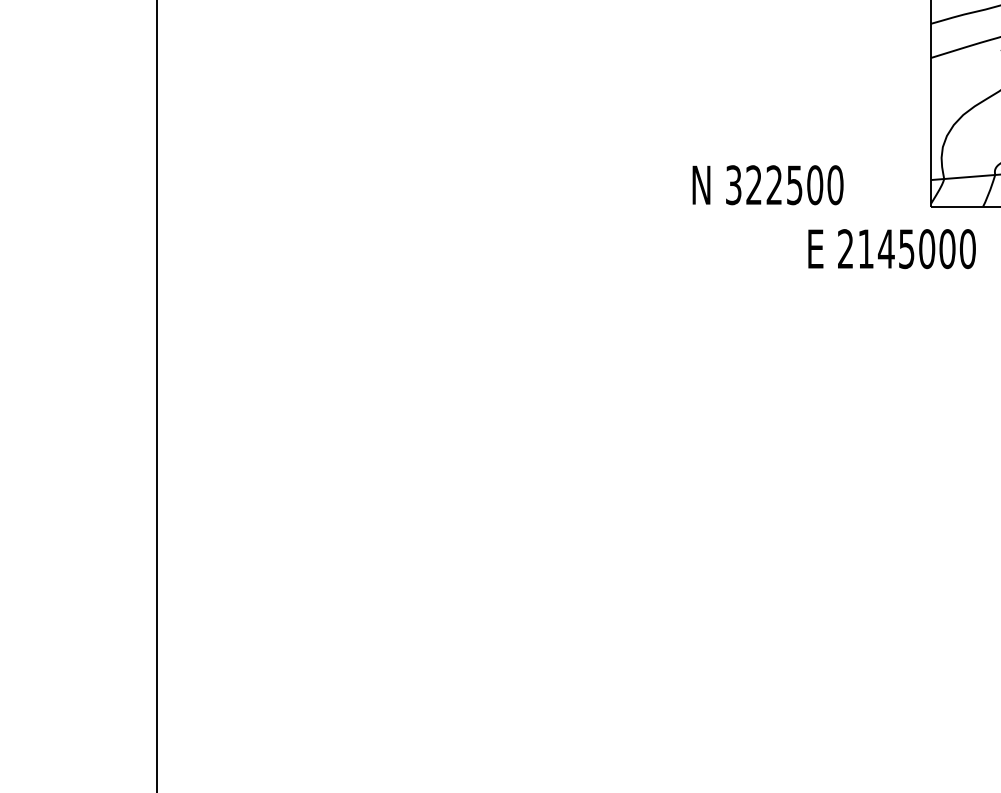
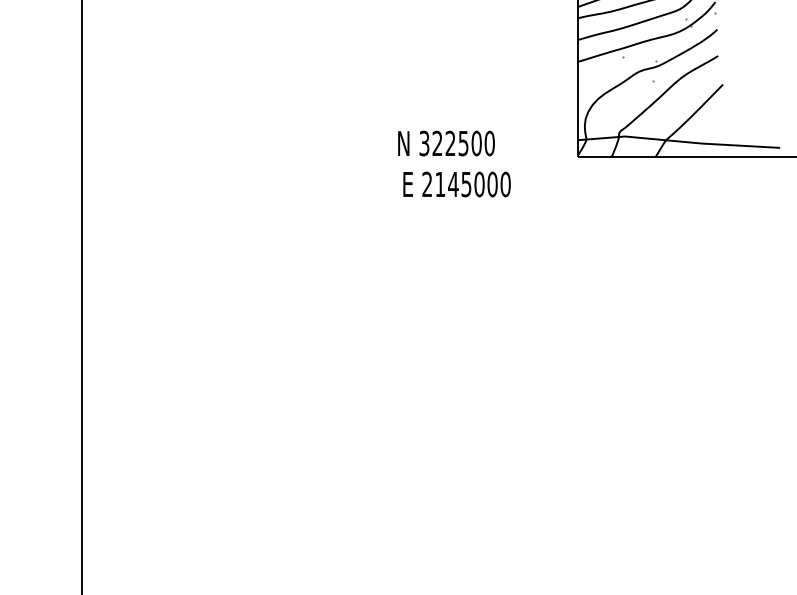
text: (768, 185) -> (446, 143), moved
text: (891, 249) -> (456, 184), moved

